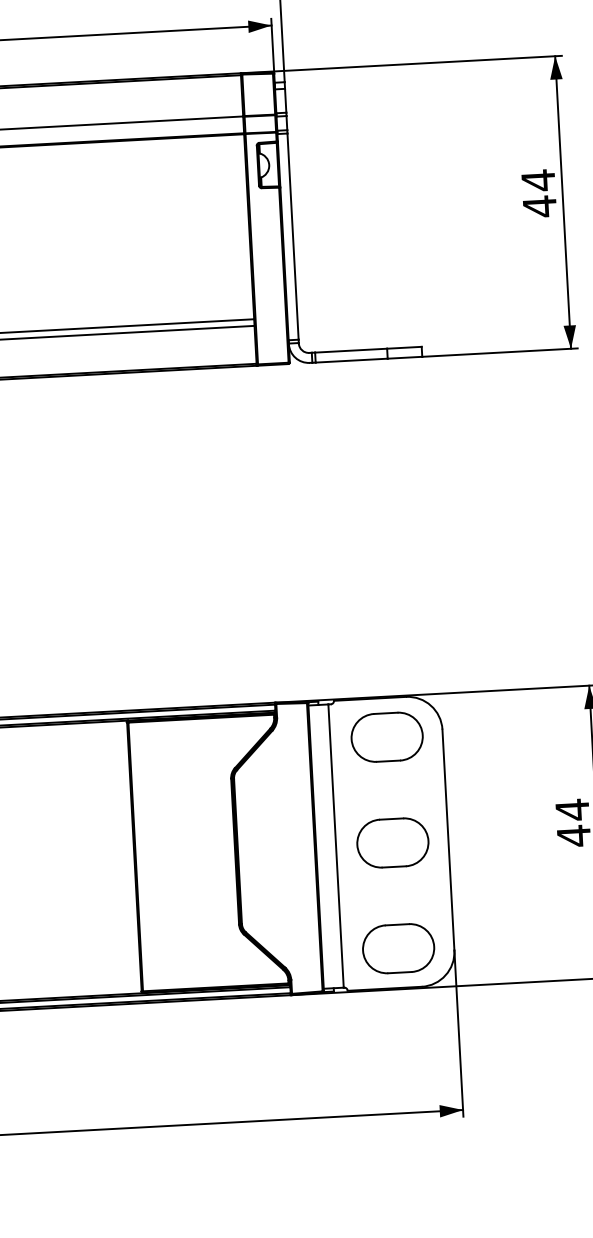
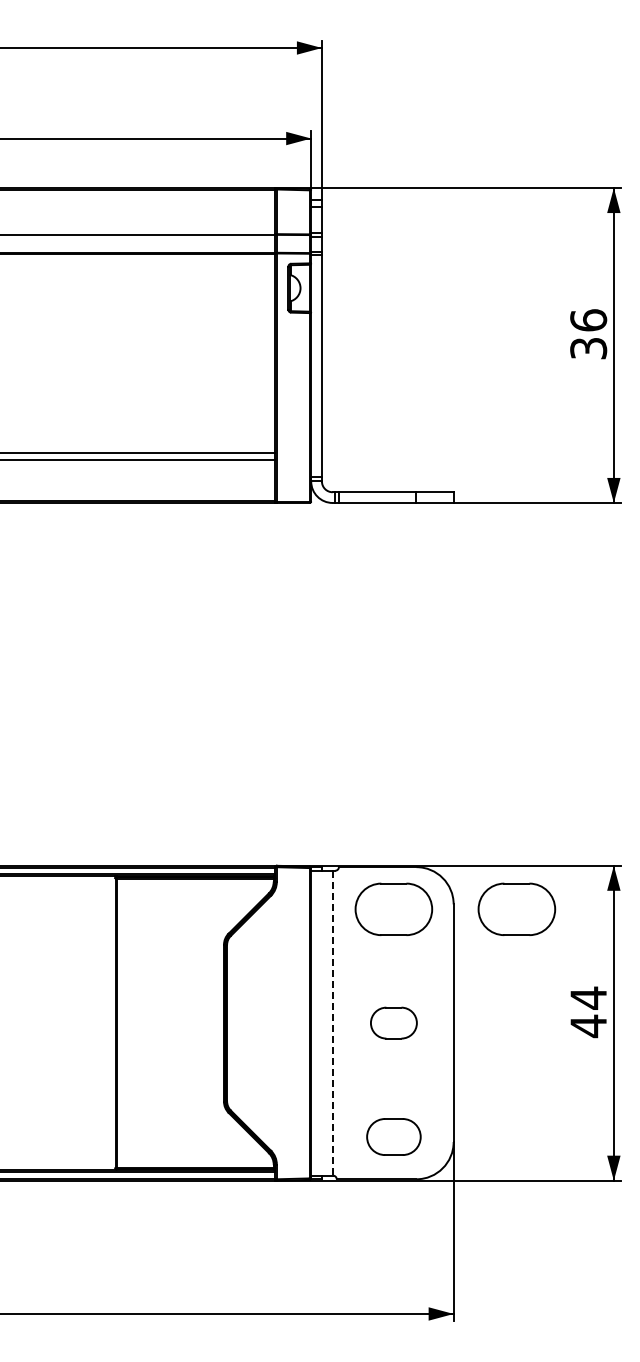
text: (539, 193) -> (588, 334), 44 -> 36
part: (501, 730) -> (516, 908), added
part: (392, 842) -> (393, 1022), size x0.6
line: (335, 846) -> (332, 1023), solid -> dashed
part: (398, 948) -> (393, 1136), size x0.7

